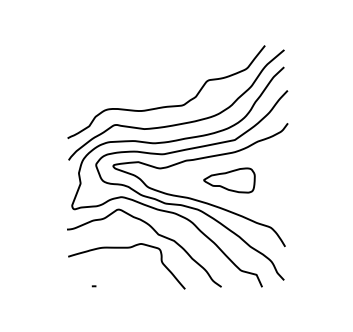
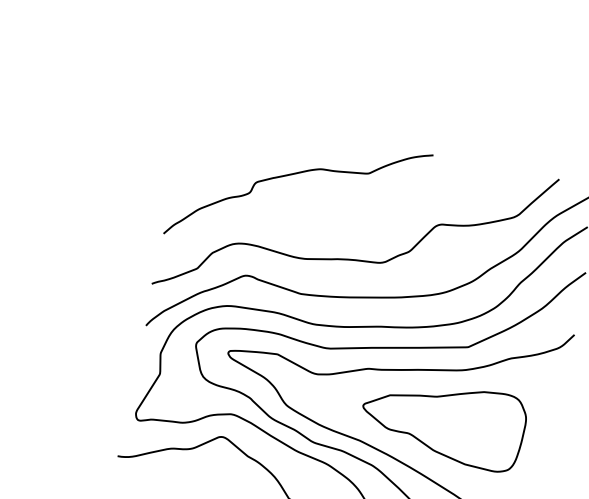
curve: (130, 69) -> (295, 175), added
part: (229, 180) -> (443, 421), size x1.67

